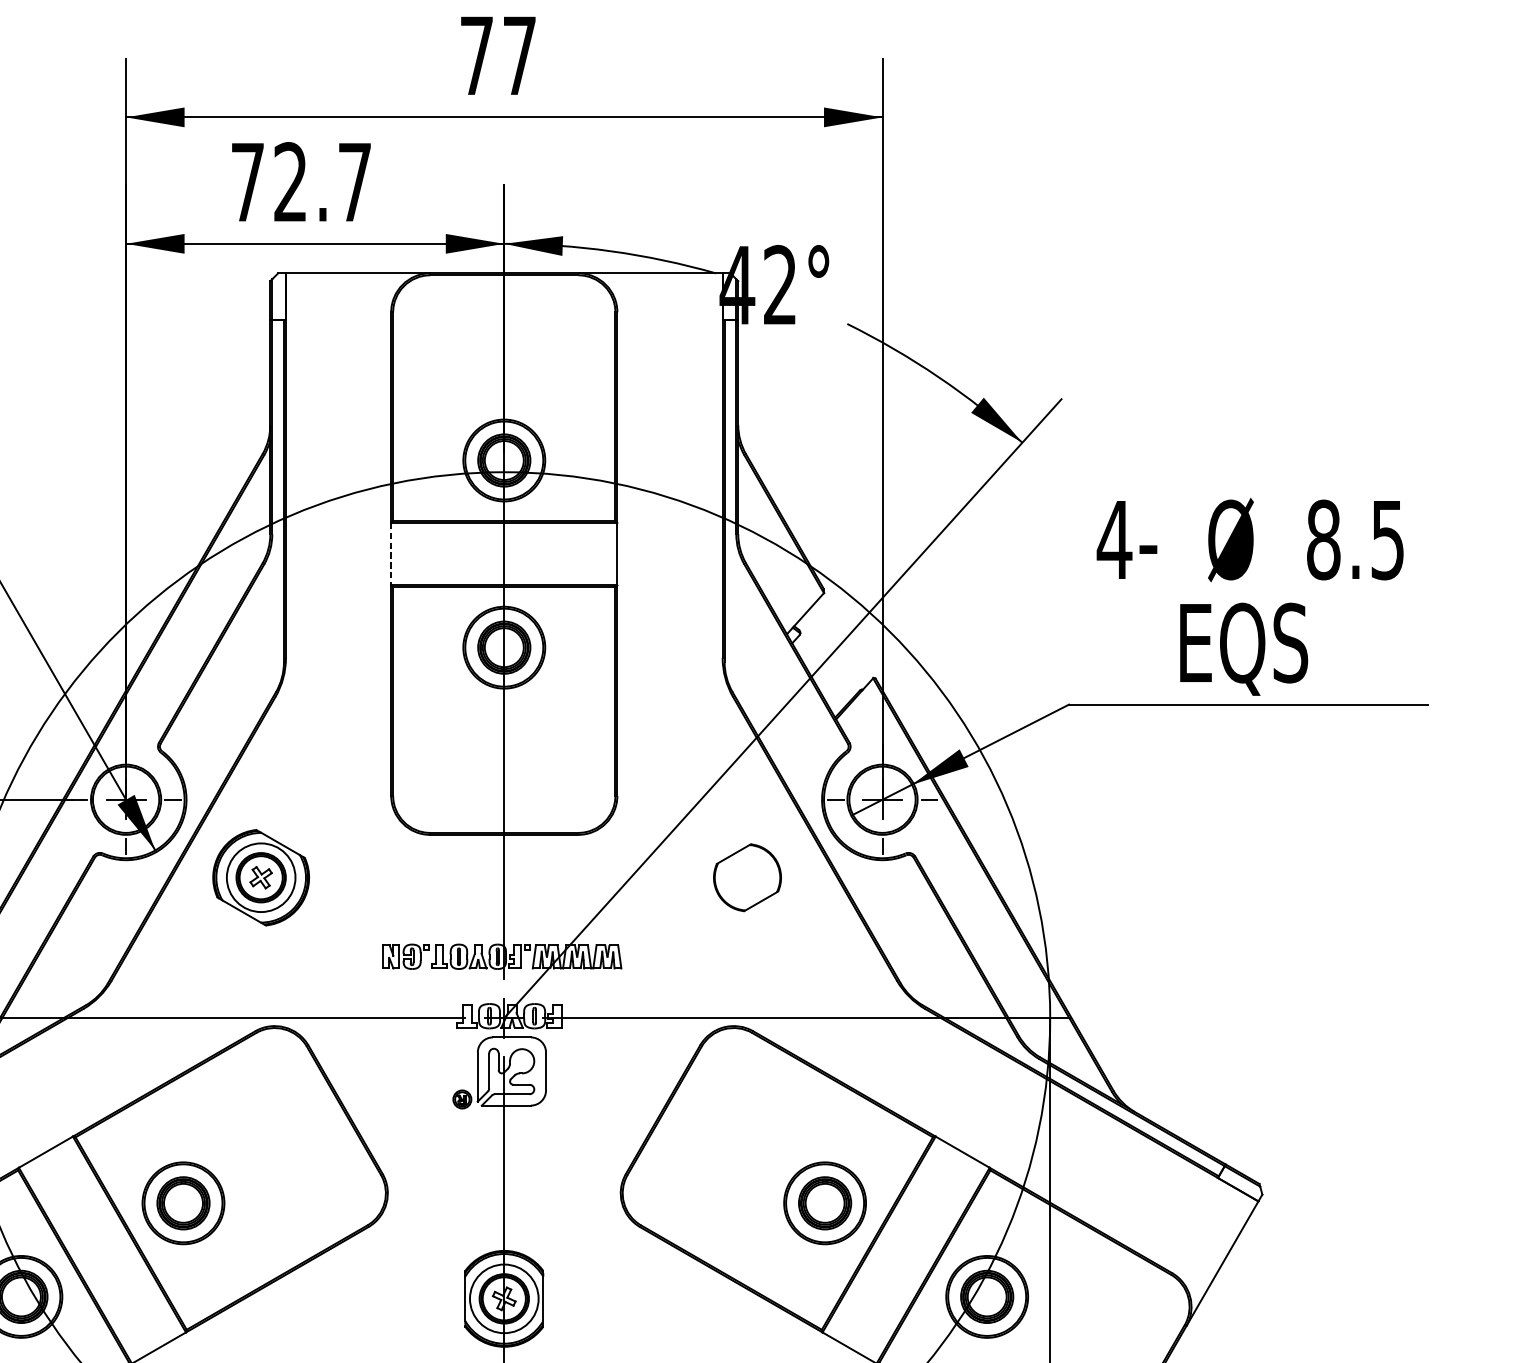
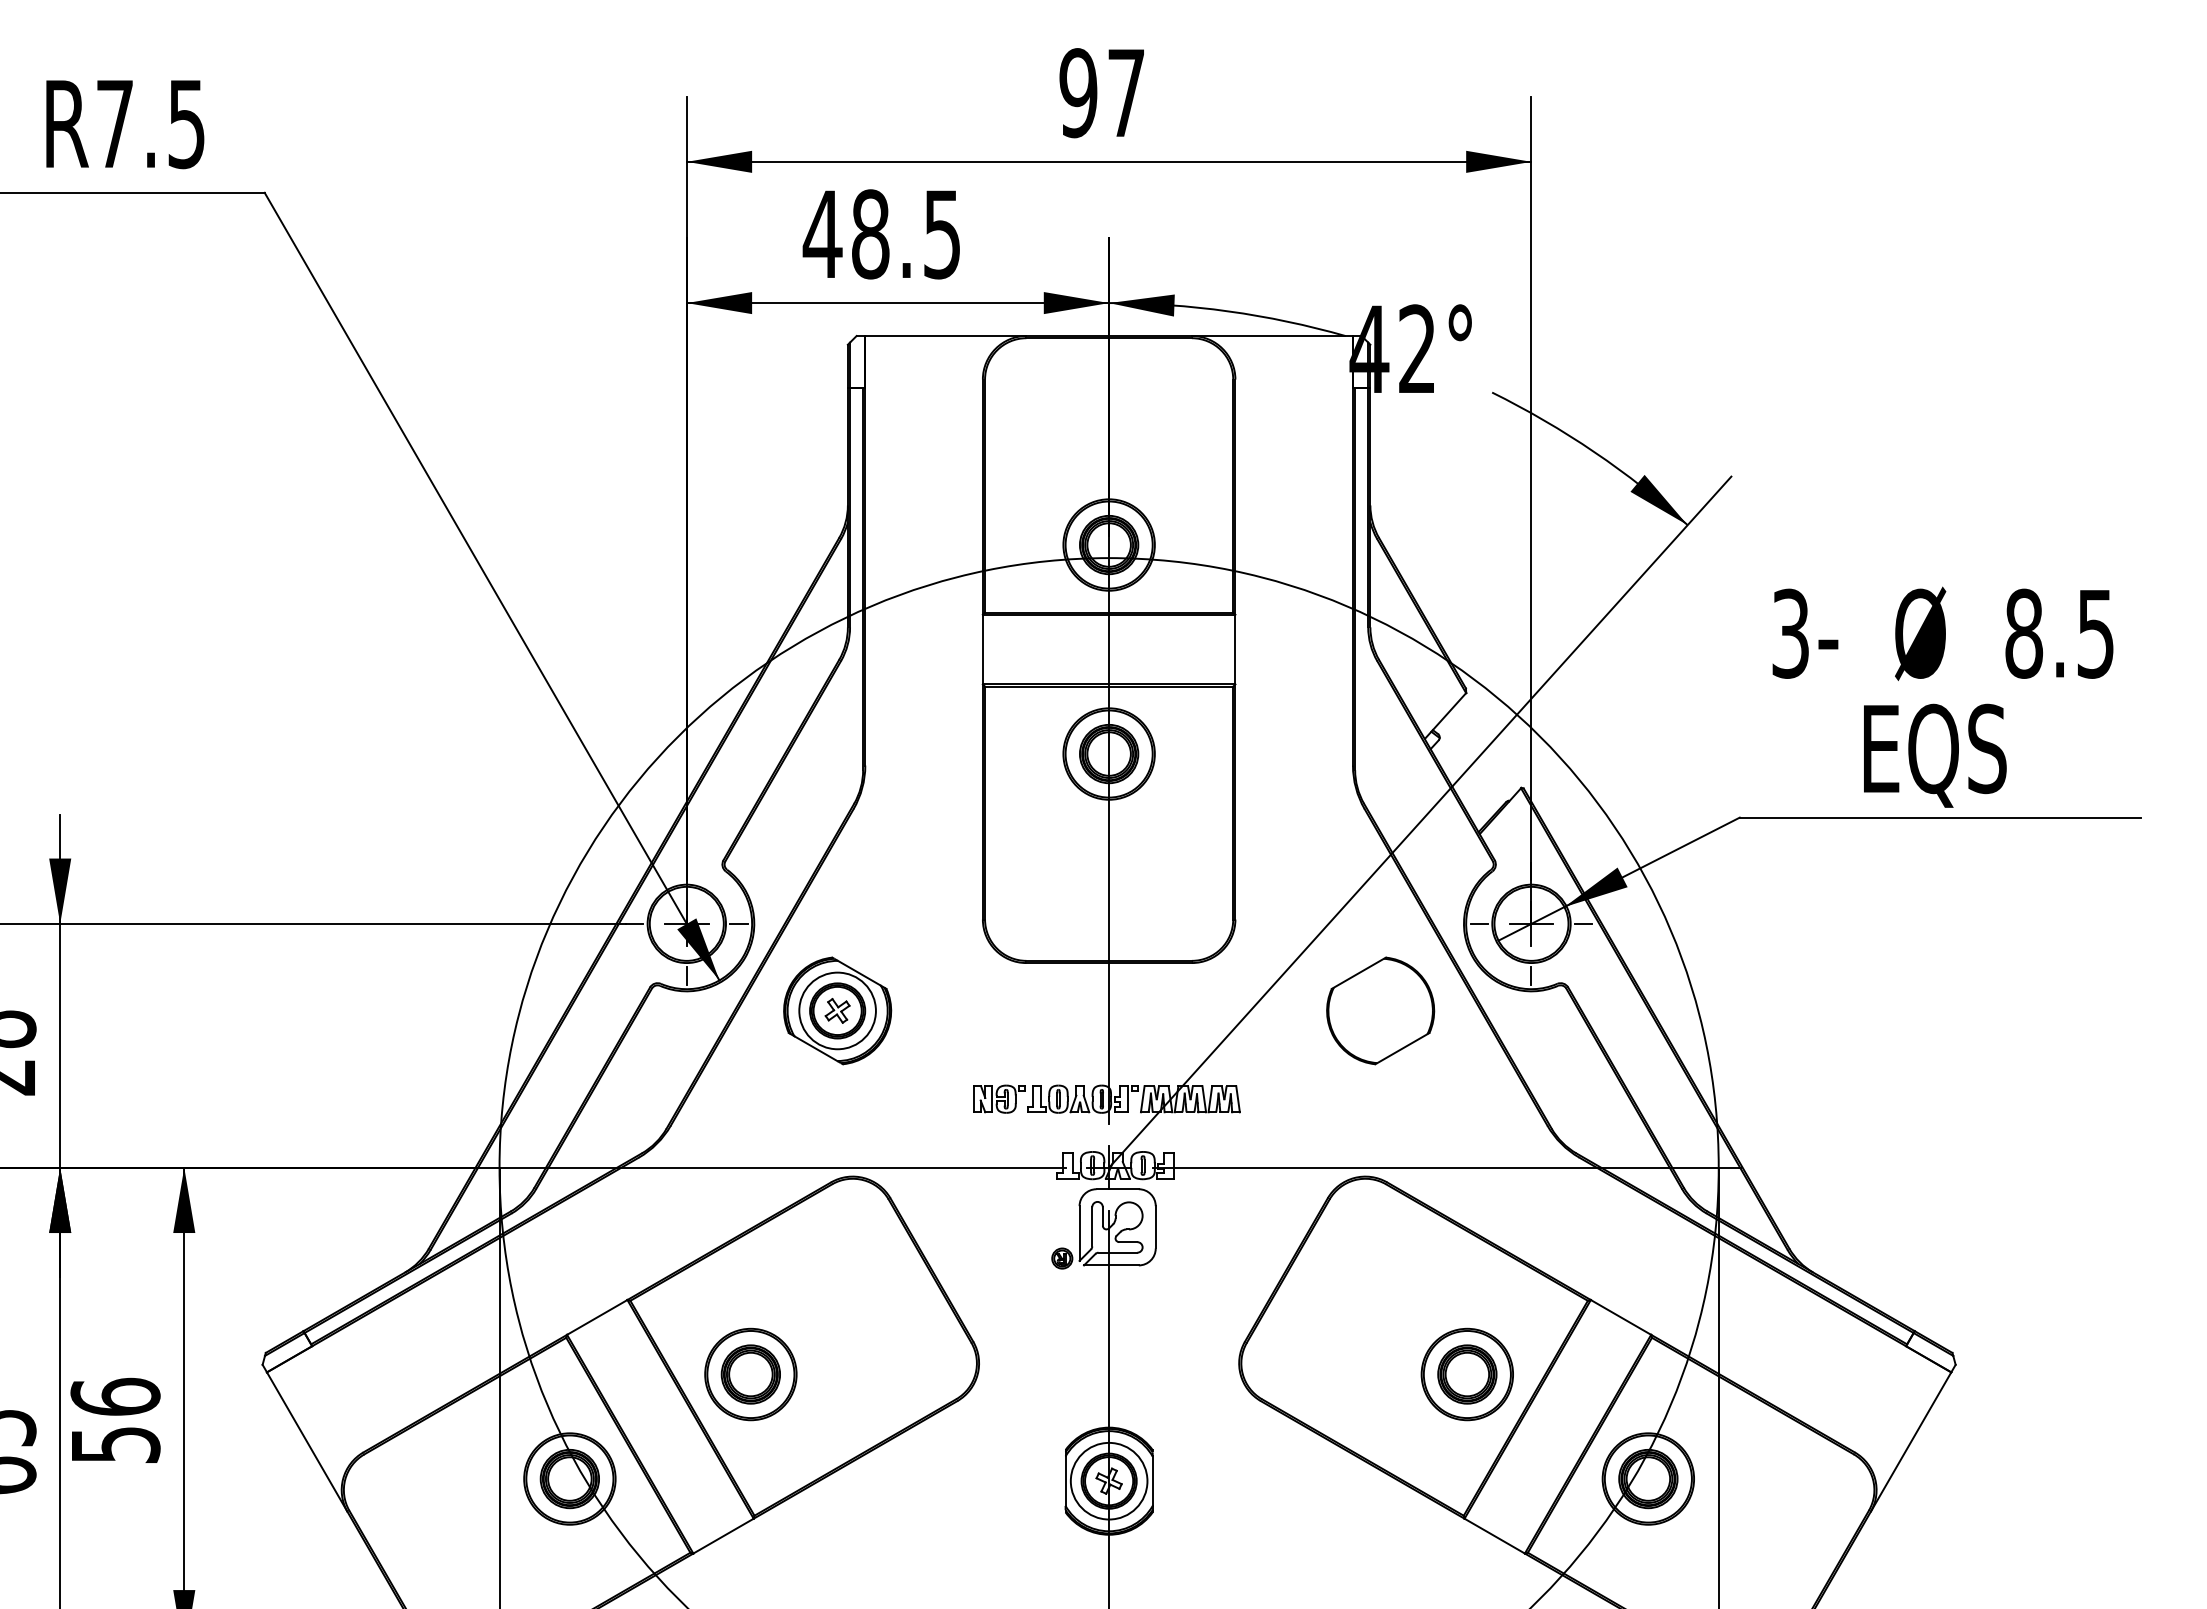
text: (476, 56) -> (1078, 93), 77 -> 97
text: (299, 182) -> (880, 234), 72.7 -> 48.5
text: (1114, 539) -> (1790, 633), 4- -> 3-
line: (390, 554) -> (982, 649), dashed -> solid
part: (747, 877) -> (1380, 1010), size x1.43

